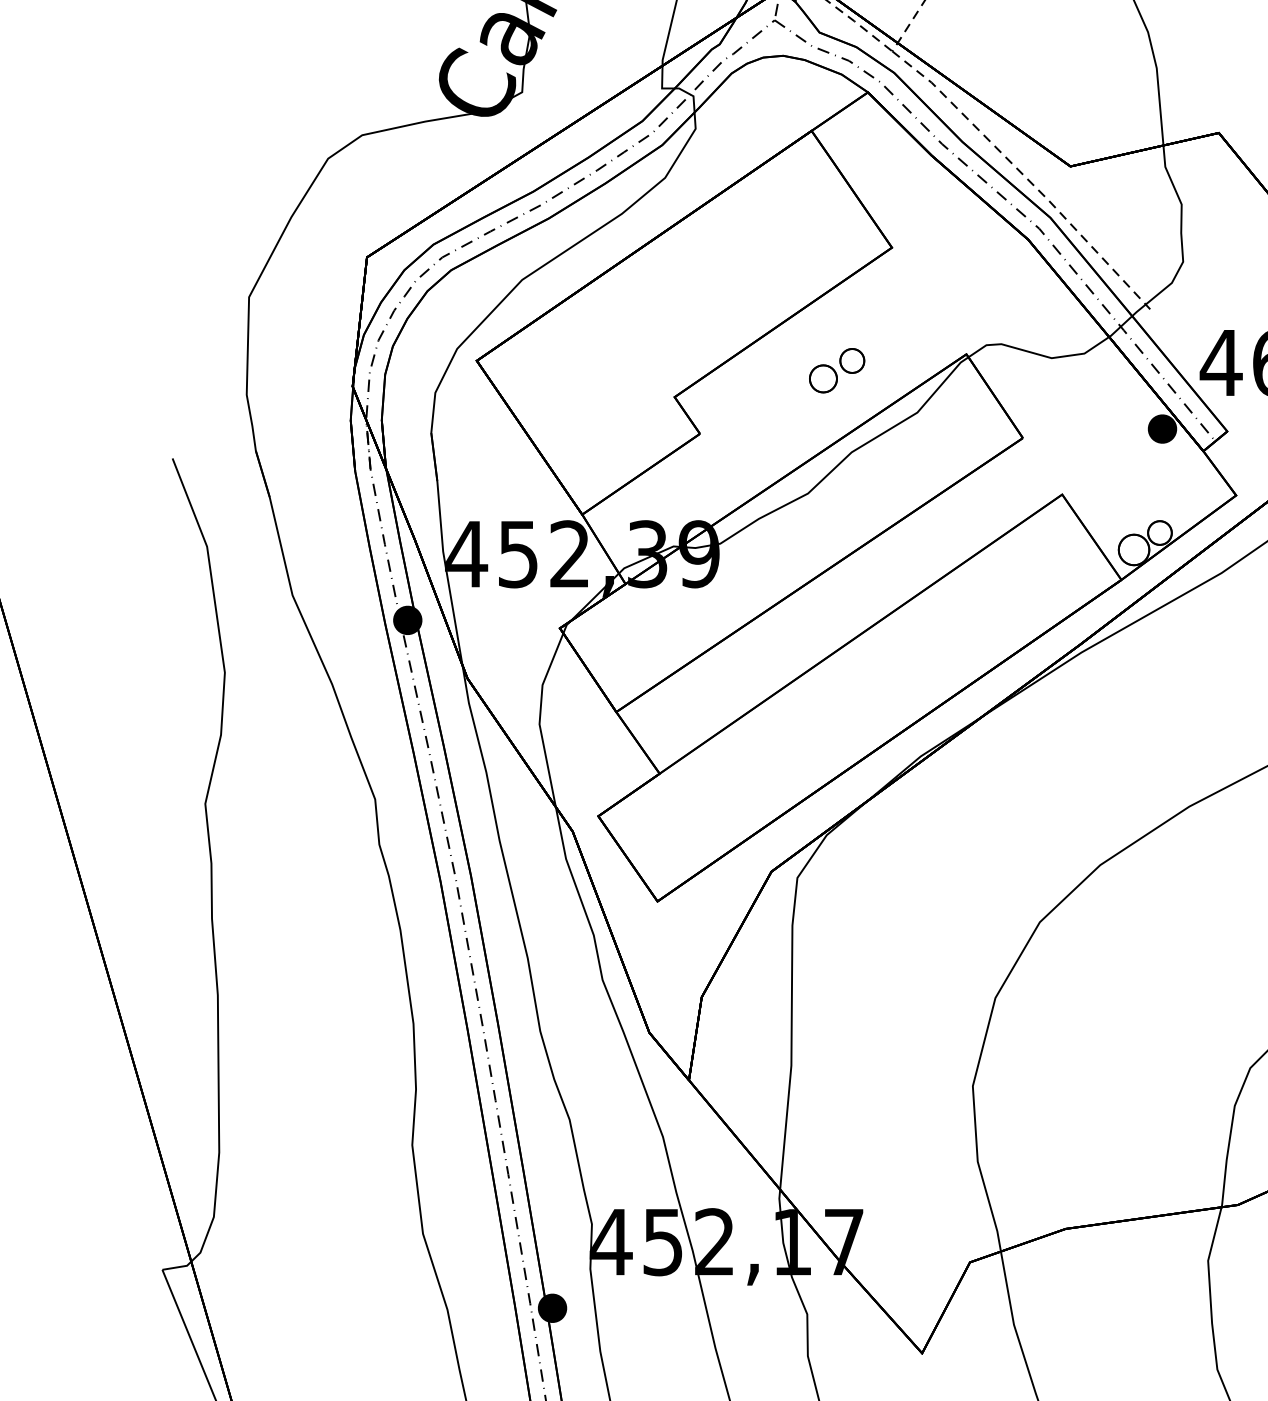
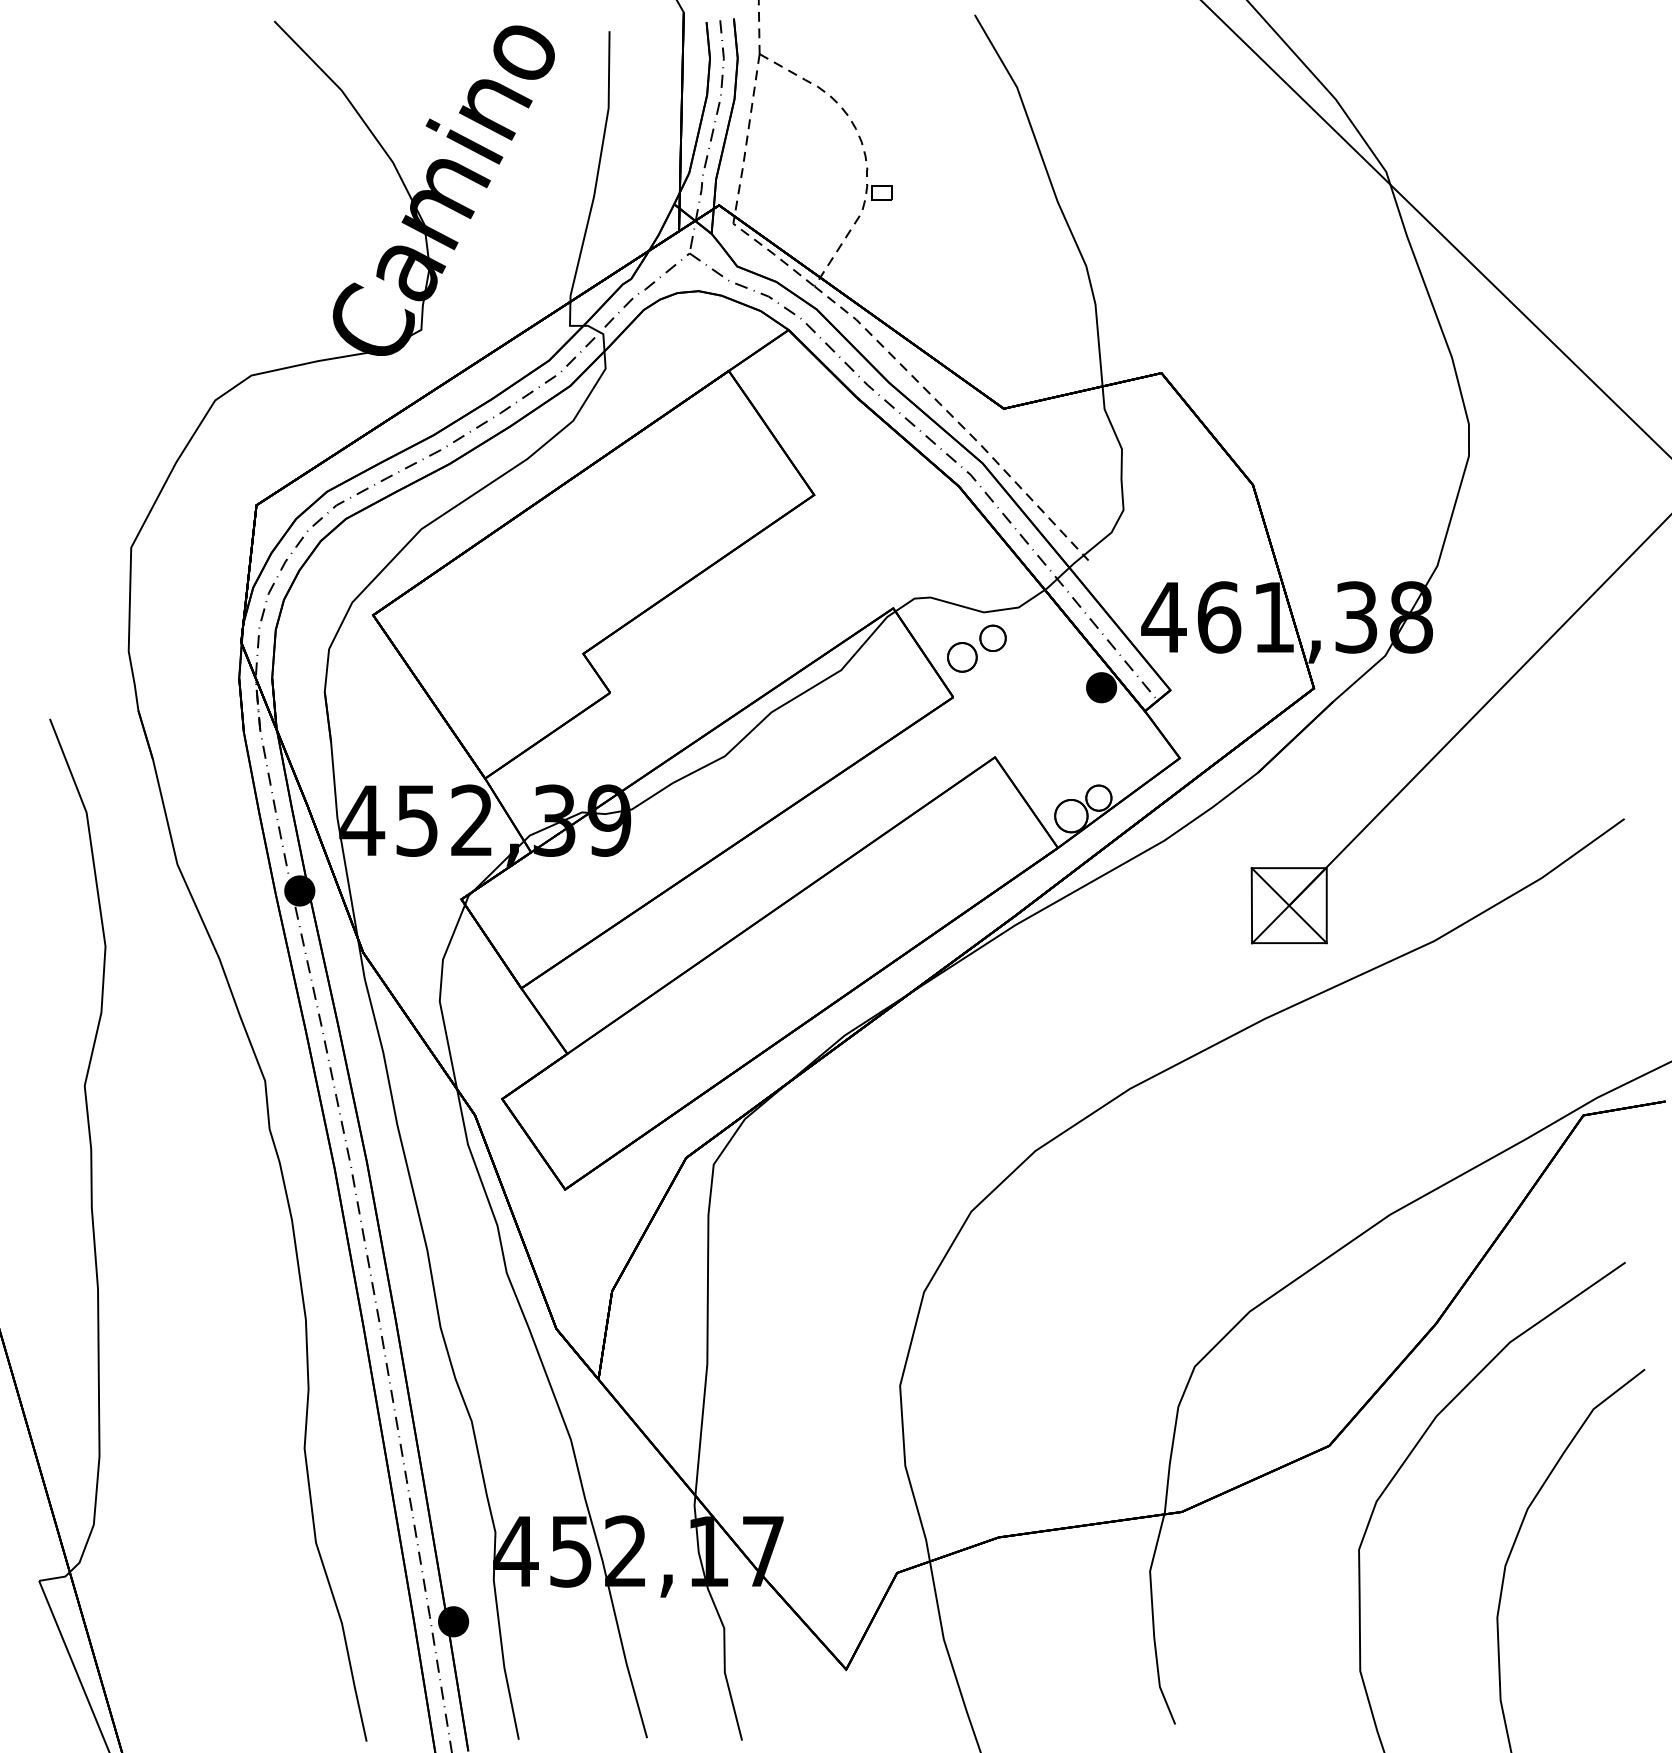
part: (836, 370) -> (976, 648), moved

